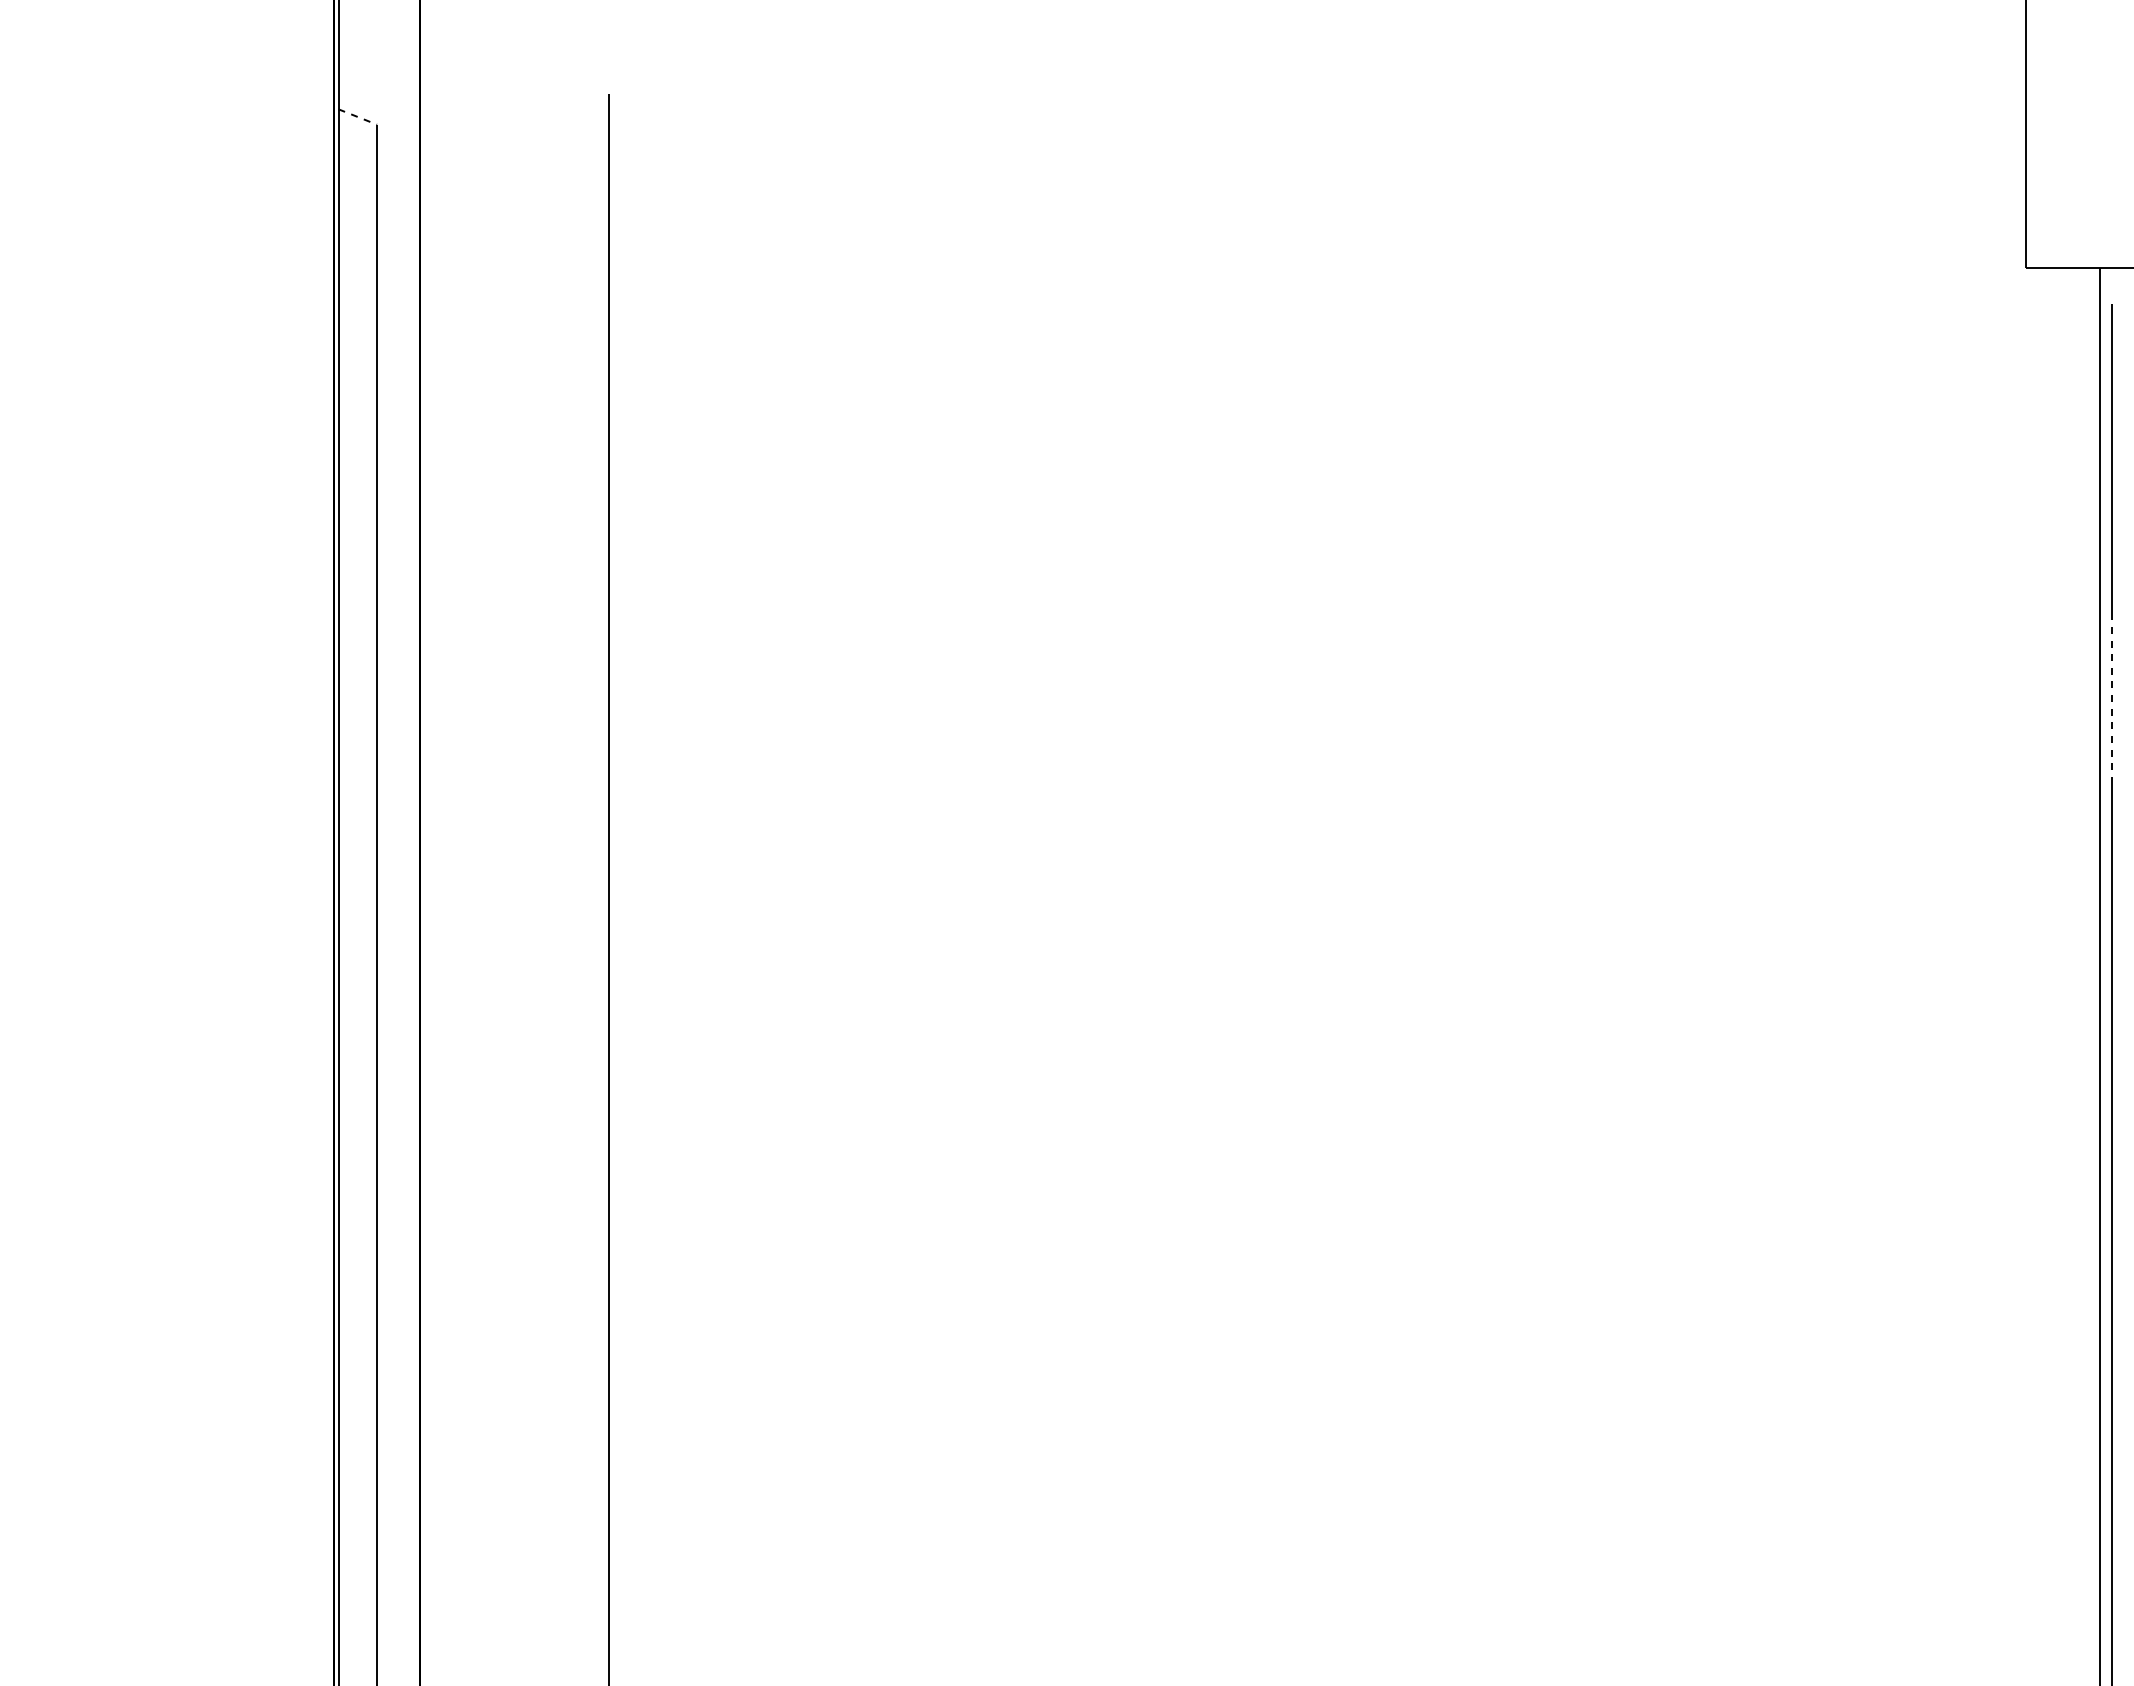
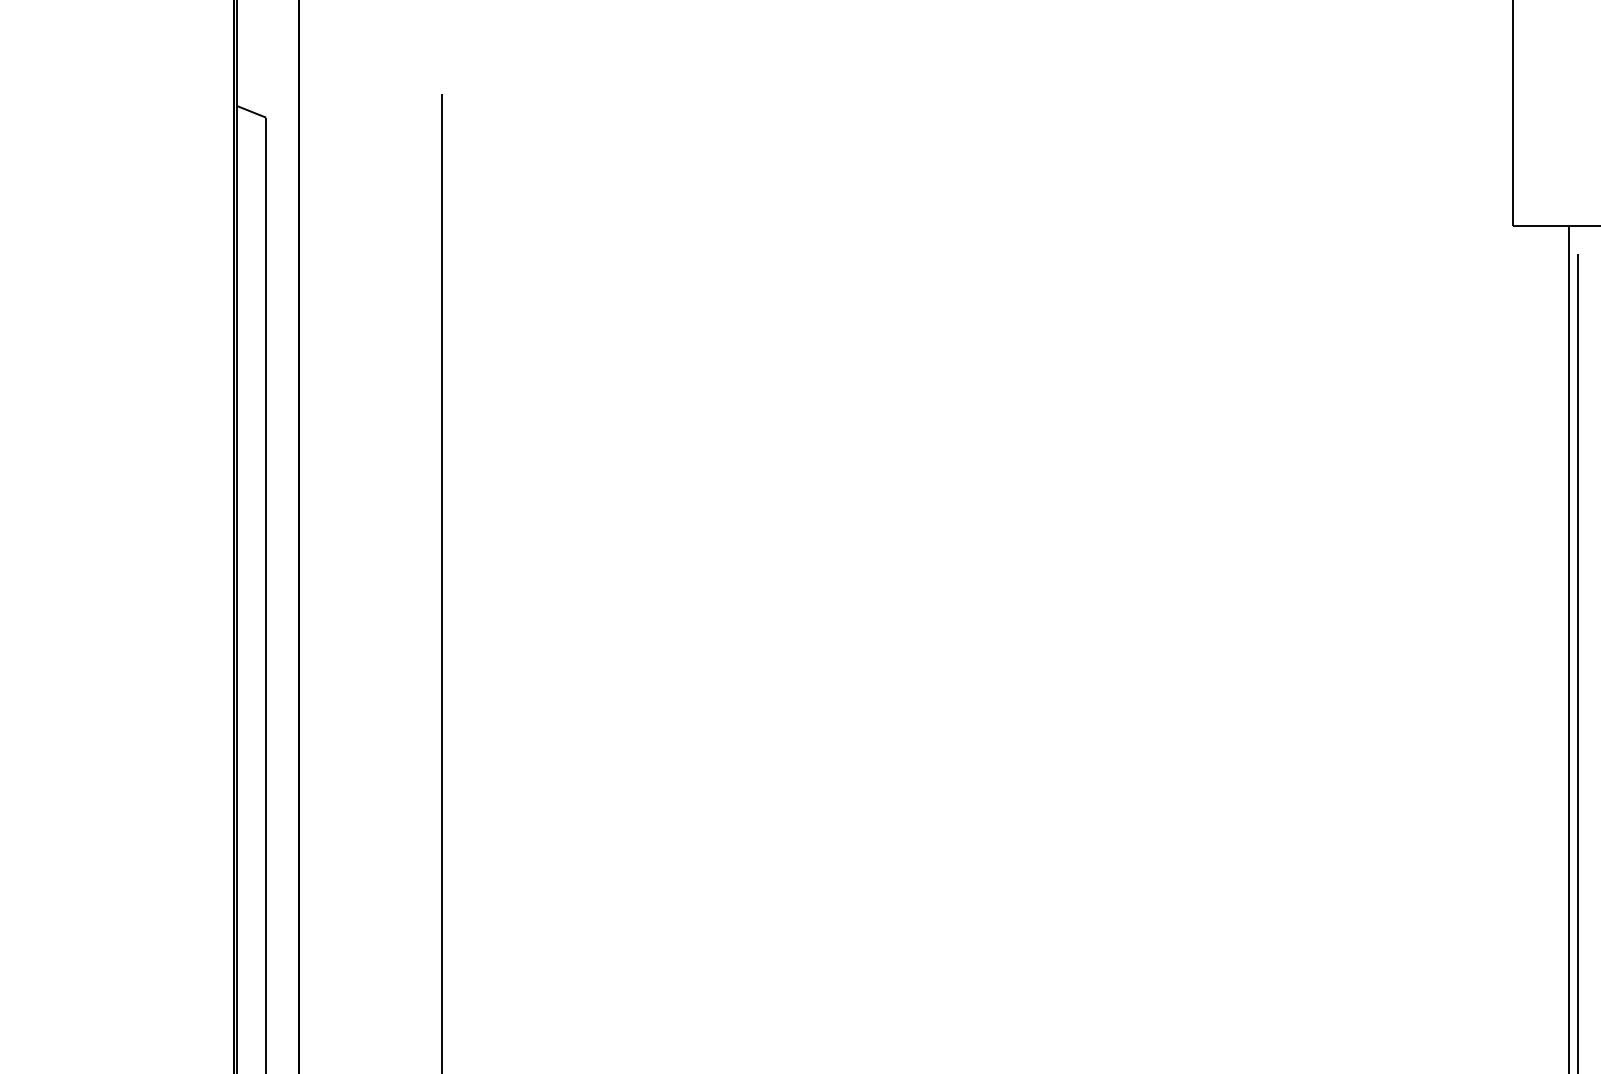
line: (357, 116) -> (251, 111), dashed -> solid
line: (2111, 700) -> (1577, 553), dashed -> solid

